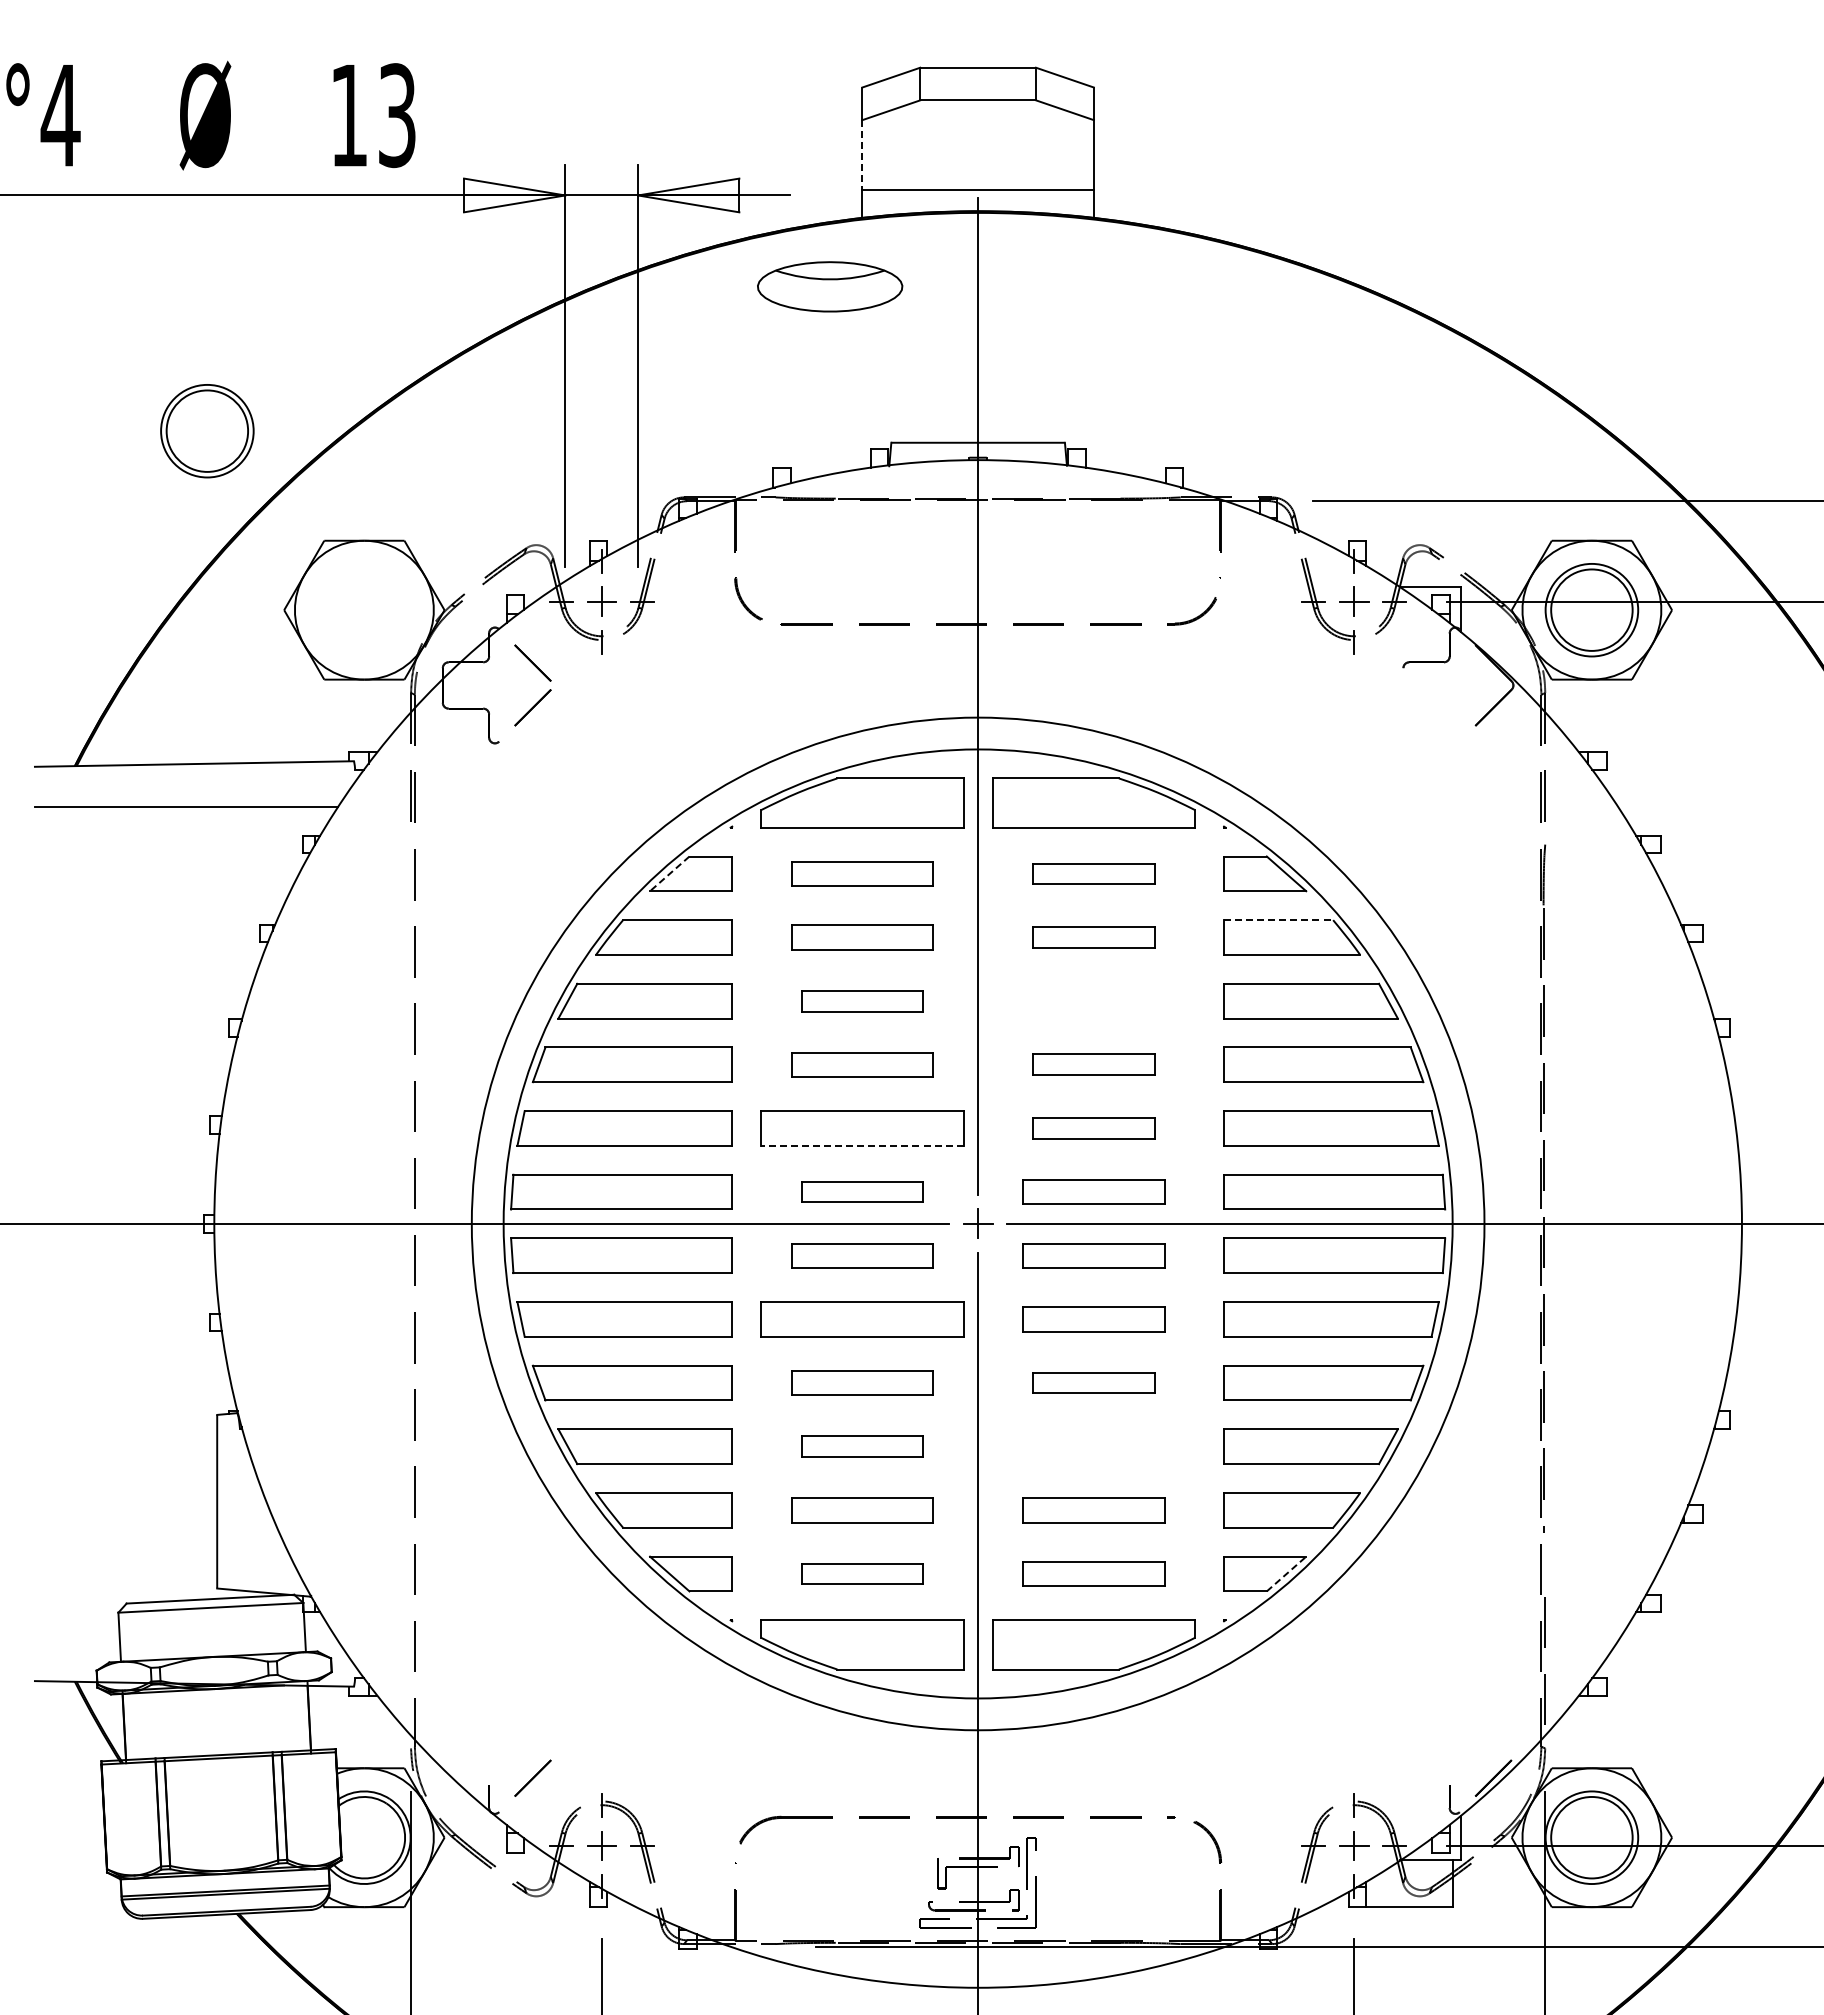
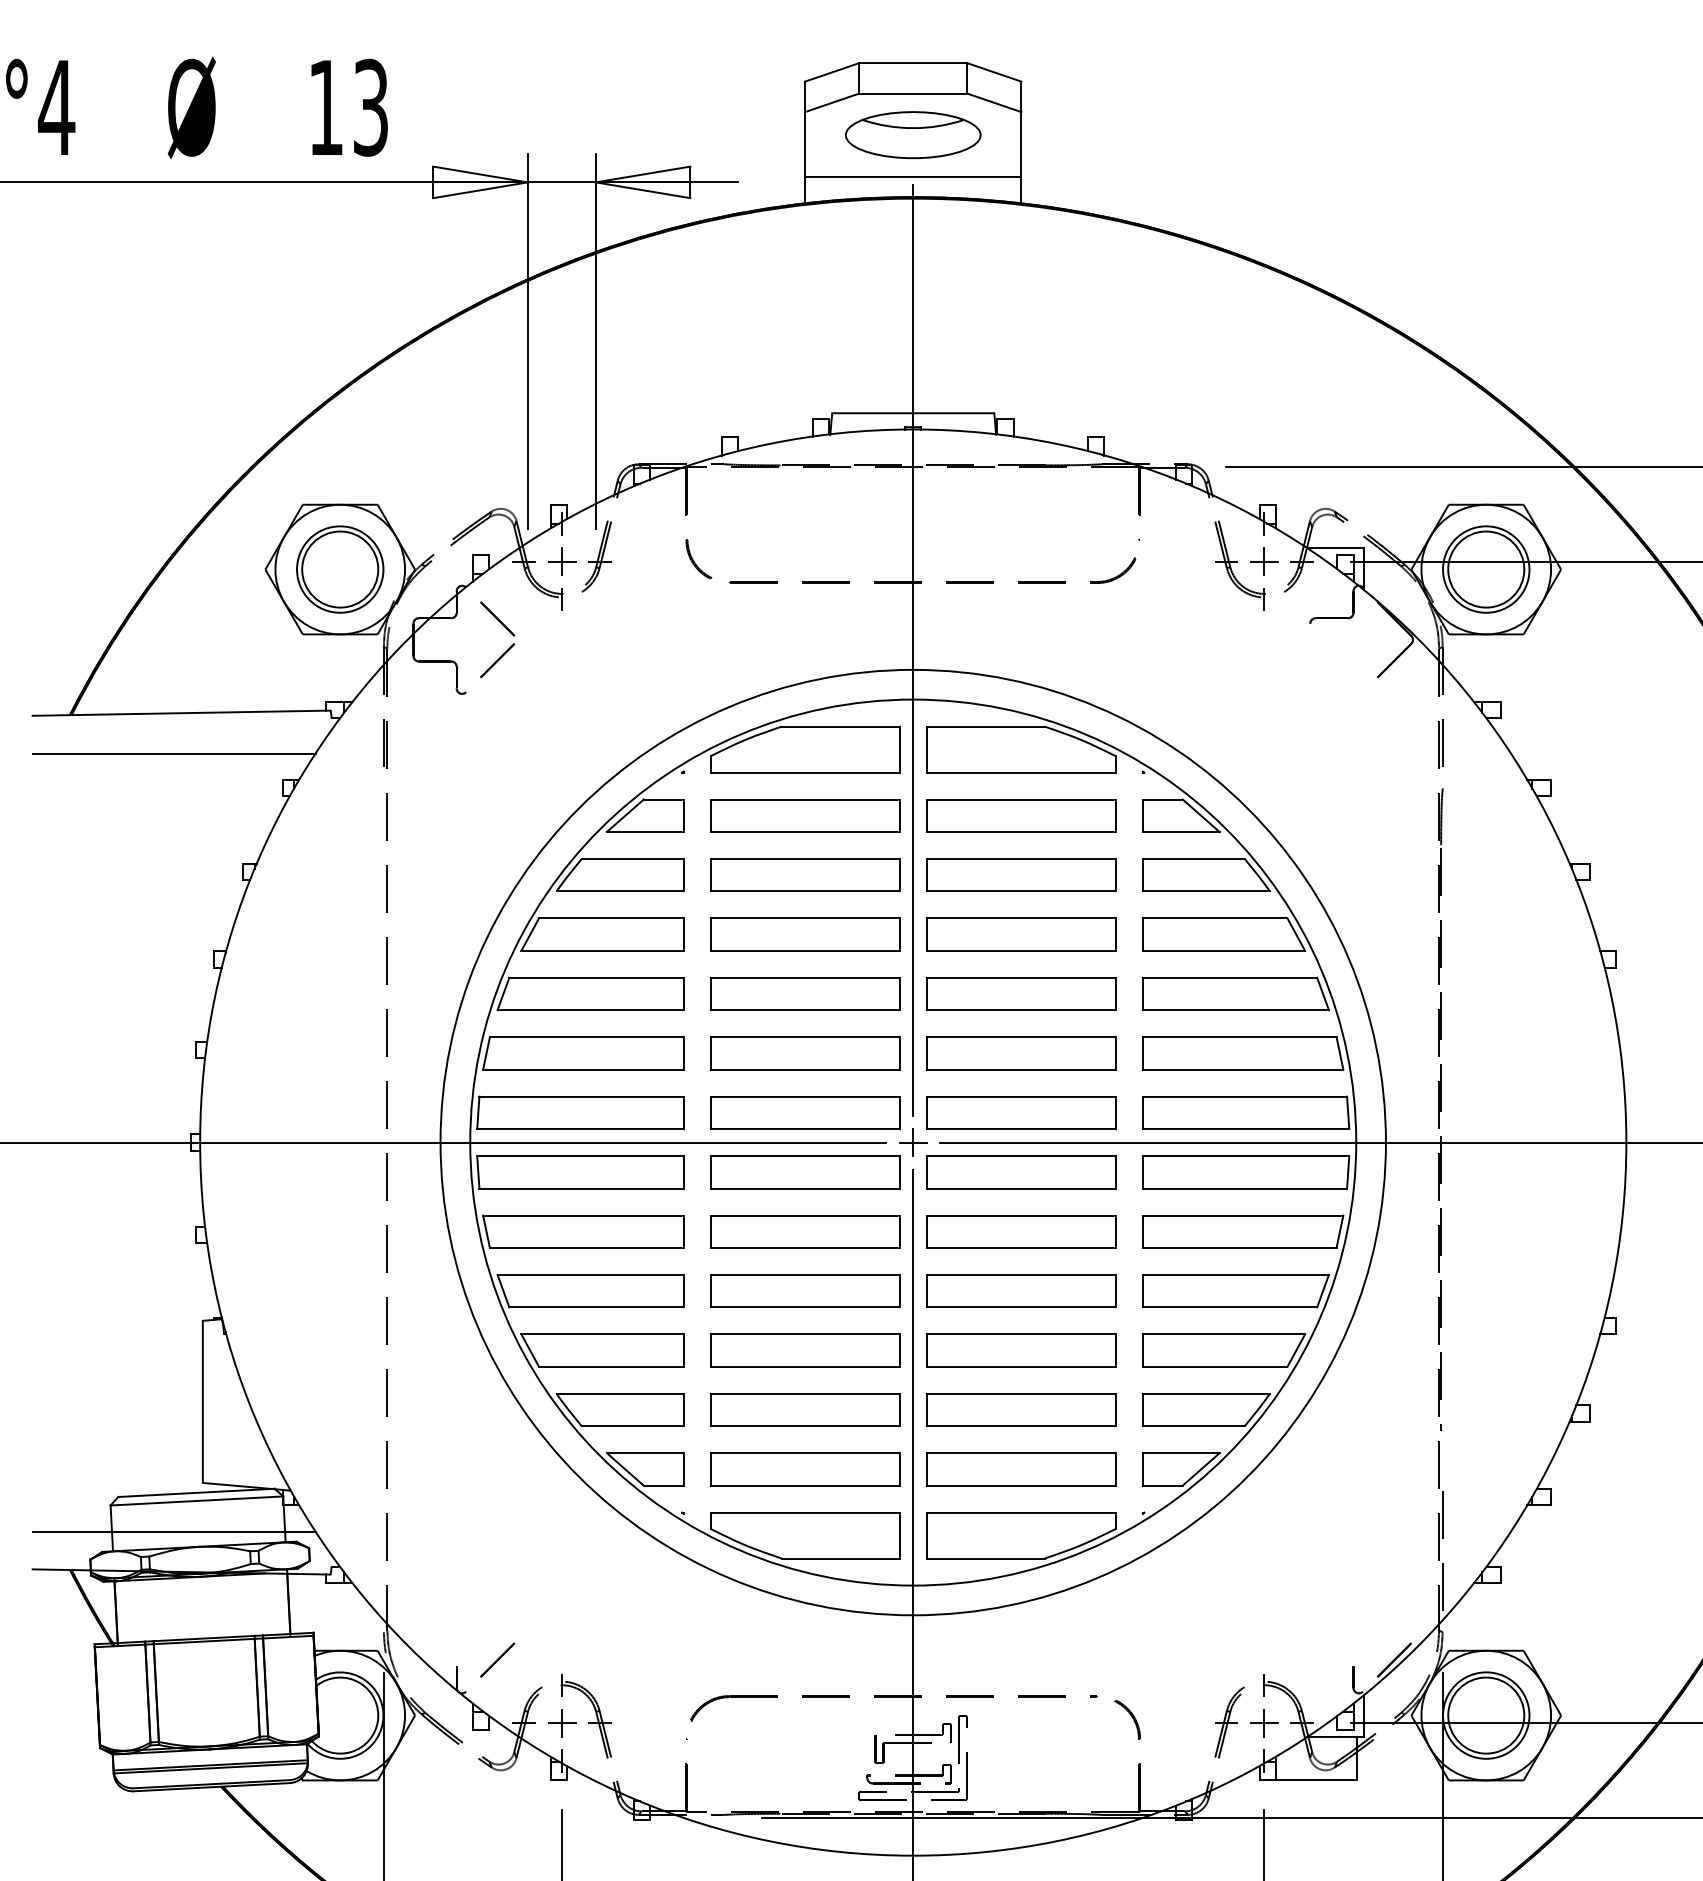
line: (862, 154) -> (805, 144), dashed -> solid
part: (830, 286) -> (913, 134), moved
part: (207, 431) -> (340, 569), moved
part: (862, 873) -> (805, 815), size x1.43
part: (1093, 873) -> (1020, 815), size x1.67
line: (669, 874) -> (625, 816), dashed -> solid
line: (1278, 920) -> (1193, 859), dashed -> solid
part: (862, 937) -> (805, 875), size x1.43
part: (1093, 937) -> (1020, 875), size x1.67
part: (862, 1001) -> (805, 934), size x1.67
part: (1093, 1001) -> (1020, 934), added
part: (862, 1064) -> (805, 993), size x1.43
part: (1093, 1064) -> (1020, 993), size x1.67
part: (1093, 1128) -> (1020, 1053), size x1.67
line: (861, 1145) -> (804, 1069), dashed -> solid
part: (862, 1191) -> (805, 1112), size x1.67
part: (1093, 1191) -> (1020, 1112), size x1.43
part: (862, 1255) -> (805, 1172), size x1.43
part: (1093, 1255) -> (1020, 1172), size x1.43
part: (1093, 1319) -> (1020, 1231), size x1.43
part: (862, 1382) -> (805, 1290), size x1.43
part: (1093, 1382) -> (1020, 1290), size x1.67
part: (862, 1446) -> (805, 1350), size x1.67
part: (1093, 1446) -> (1020, 1350), added
part: (862, 1510) -> (805, 1410), size x1.43
part: (1093, 1510) -> (1020, 1410), size x1.43
part: (862, 1573) -> (805, 1468), size x1.67
part: (1093, 1573) -> (1020, 1468), size x1.43
line: (1286, 1573) -> (1201, 1468), dashed -> solid
line: (185, 1640) -> (173, 1531), added

